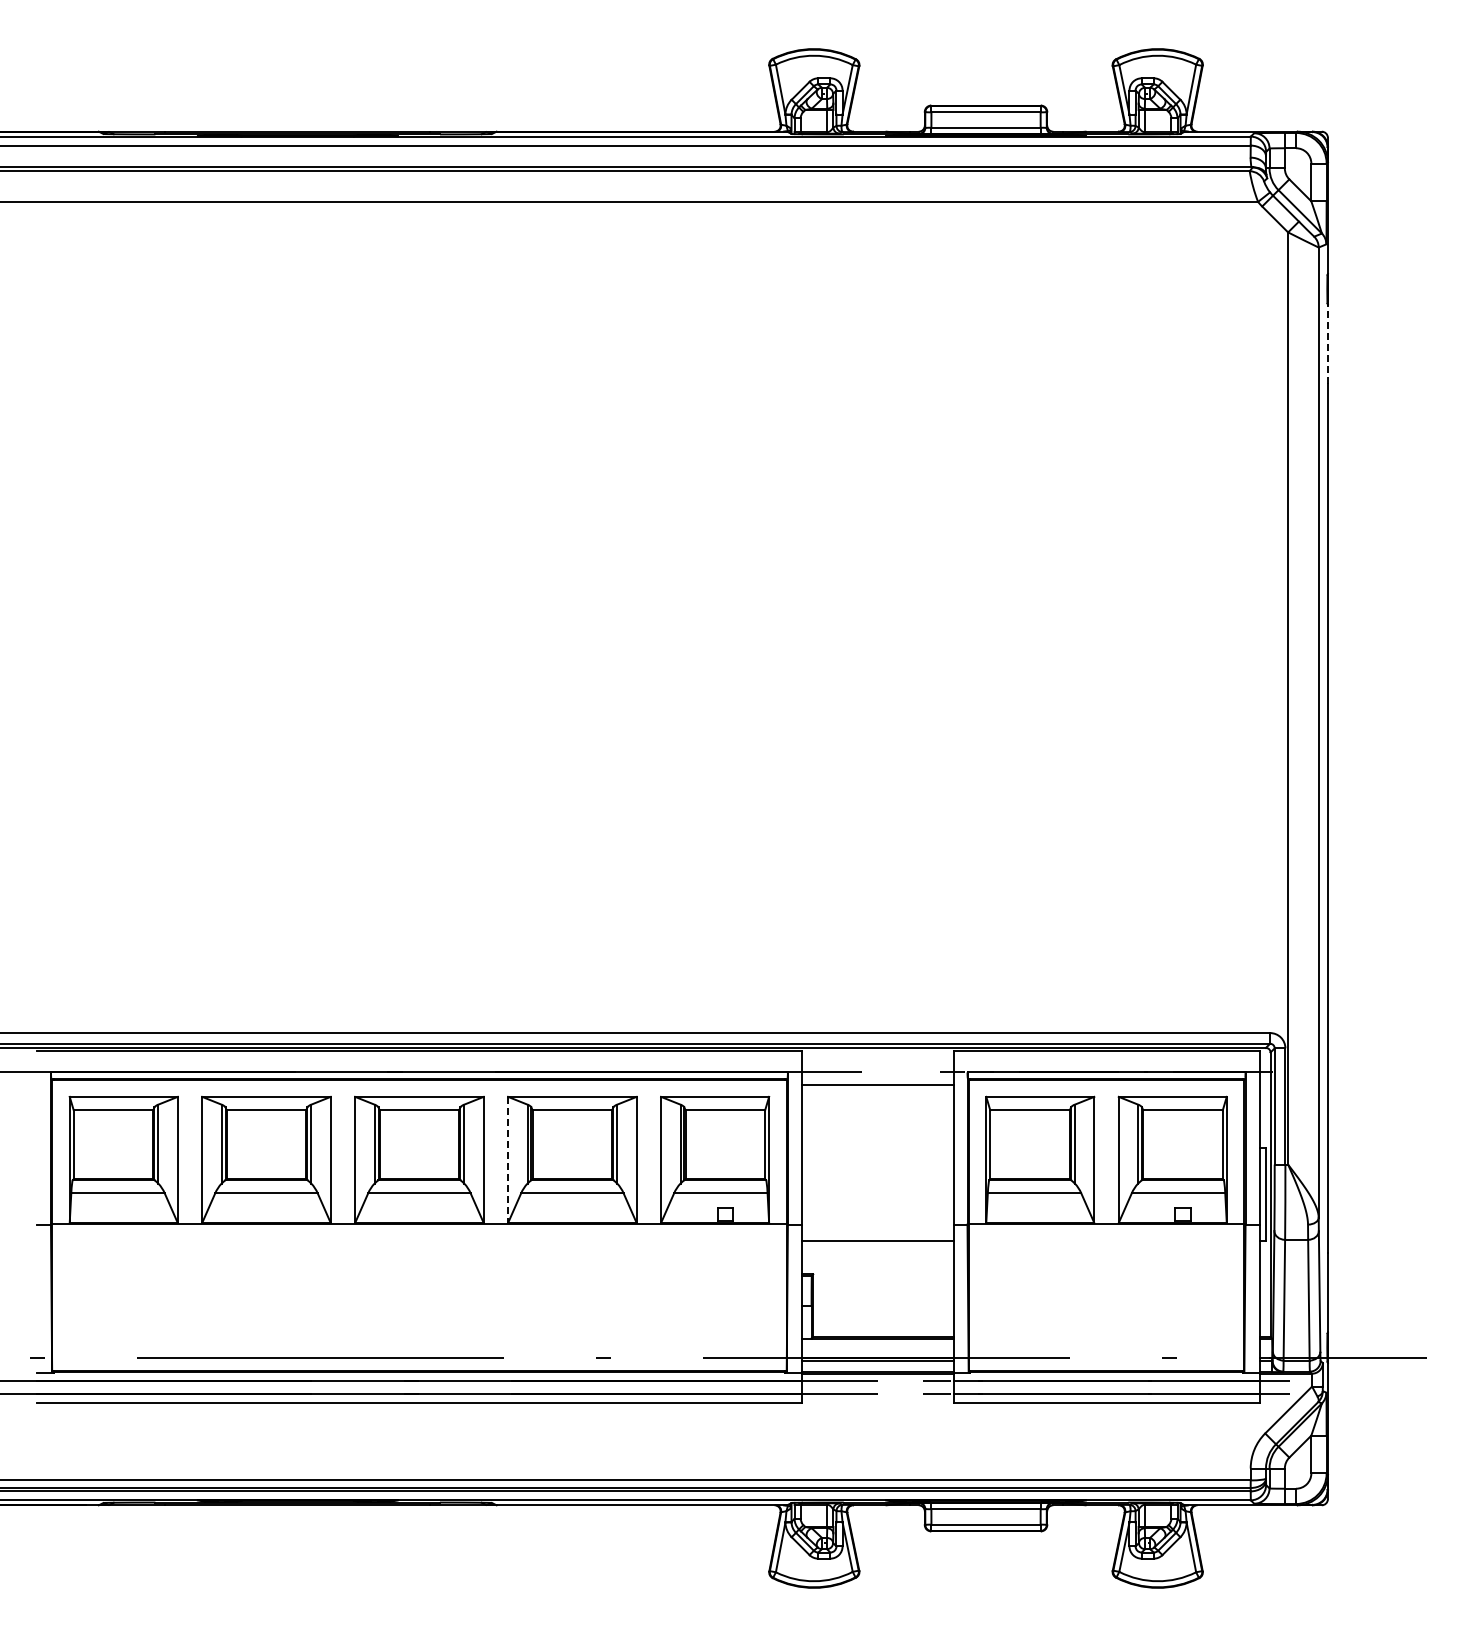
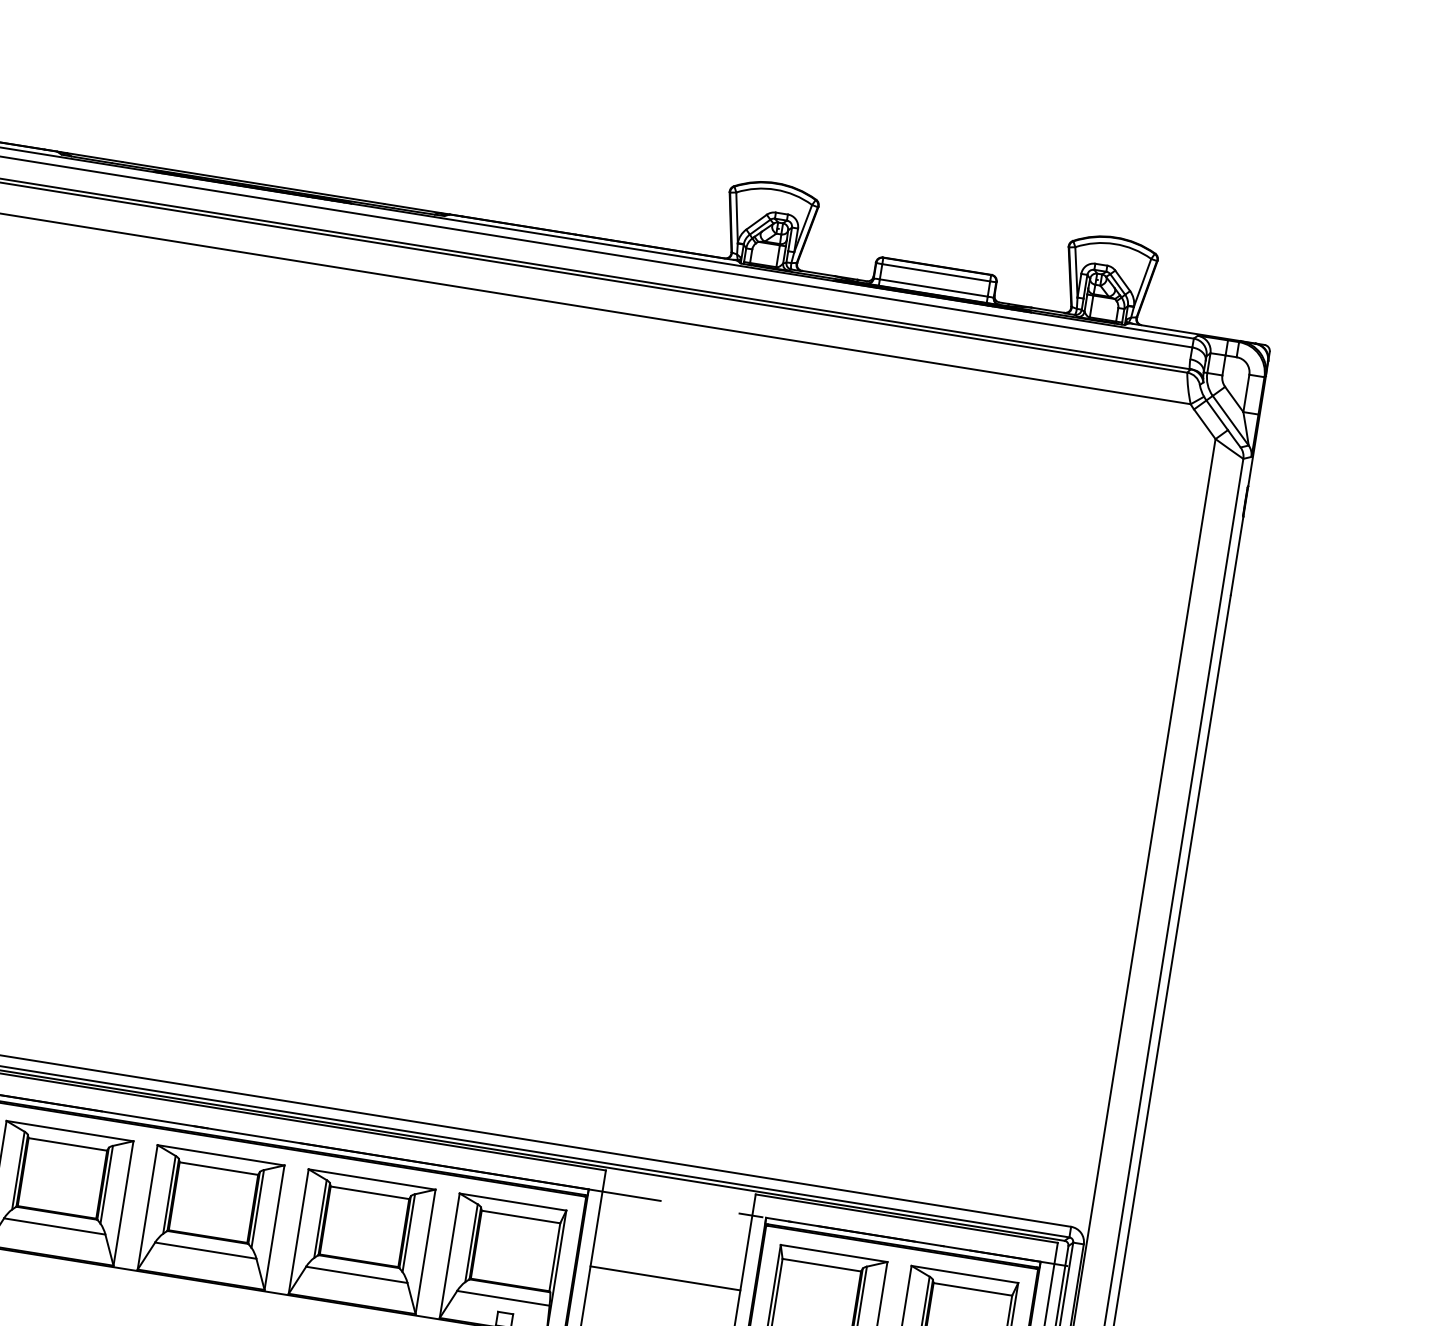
line: (1327, 344) -> (1236, 556), dashed -> solid
line: (877, 1085) -> (665, 1278), moved
line: (508, 1160) -> (298, 1232), dashed -> solid

